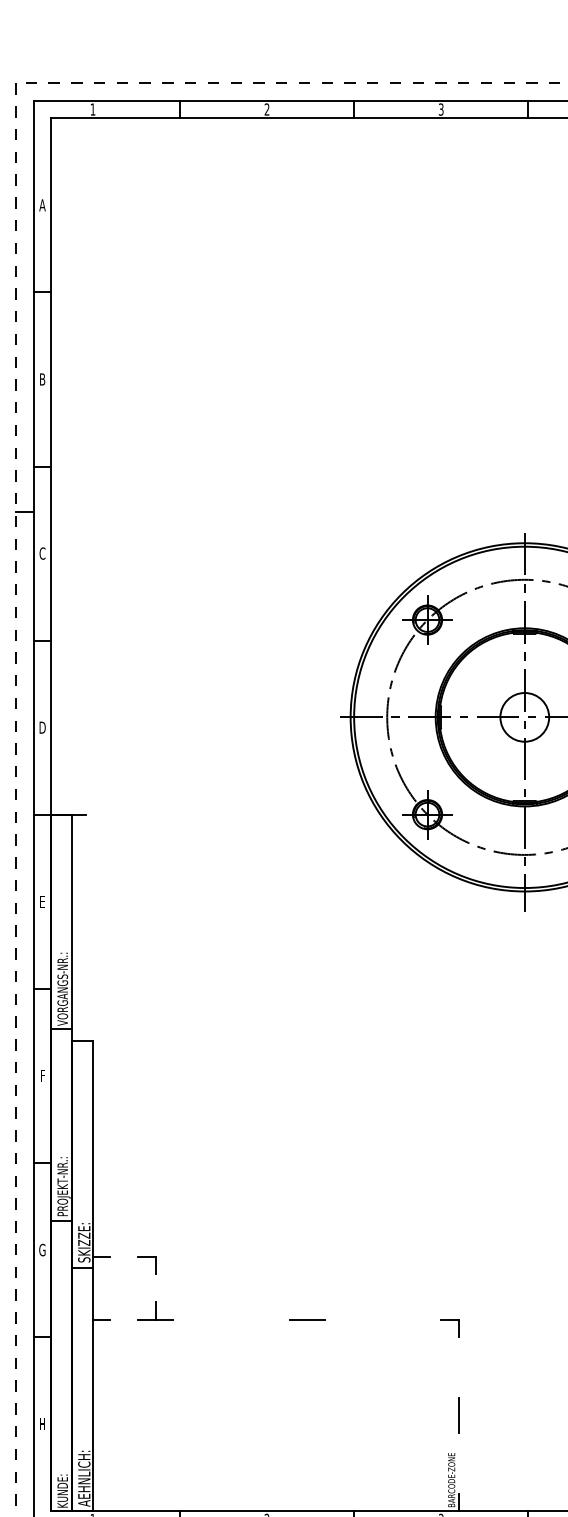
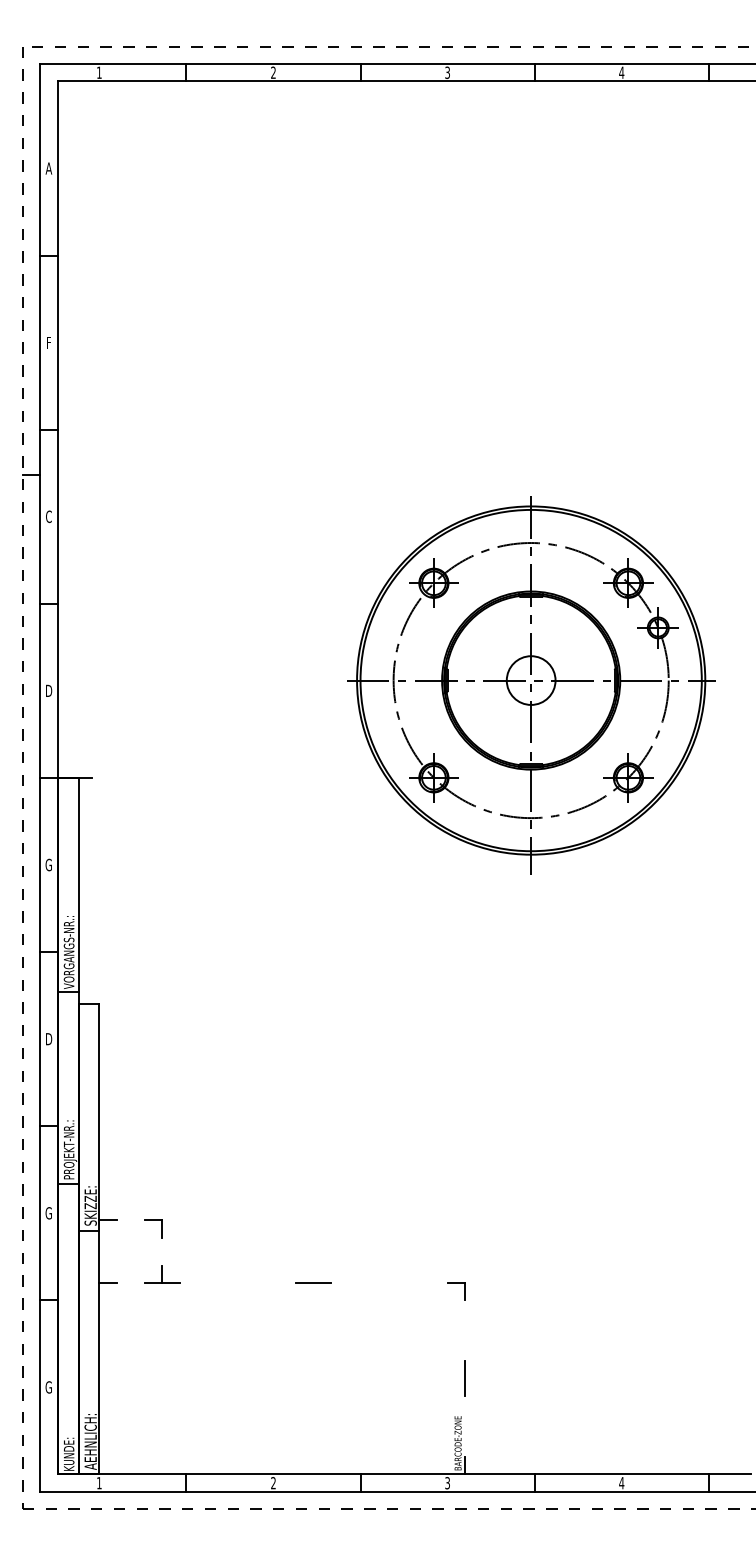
text: (42, 379) -> (48, 342), B -> F
text: (42, 901) -> (48, 864), E -> G
text: (43, 1076) -> (49, 1039), F -> D
text: (42, 1424) -> (48, 1387), H -> G

